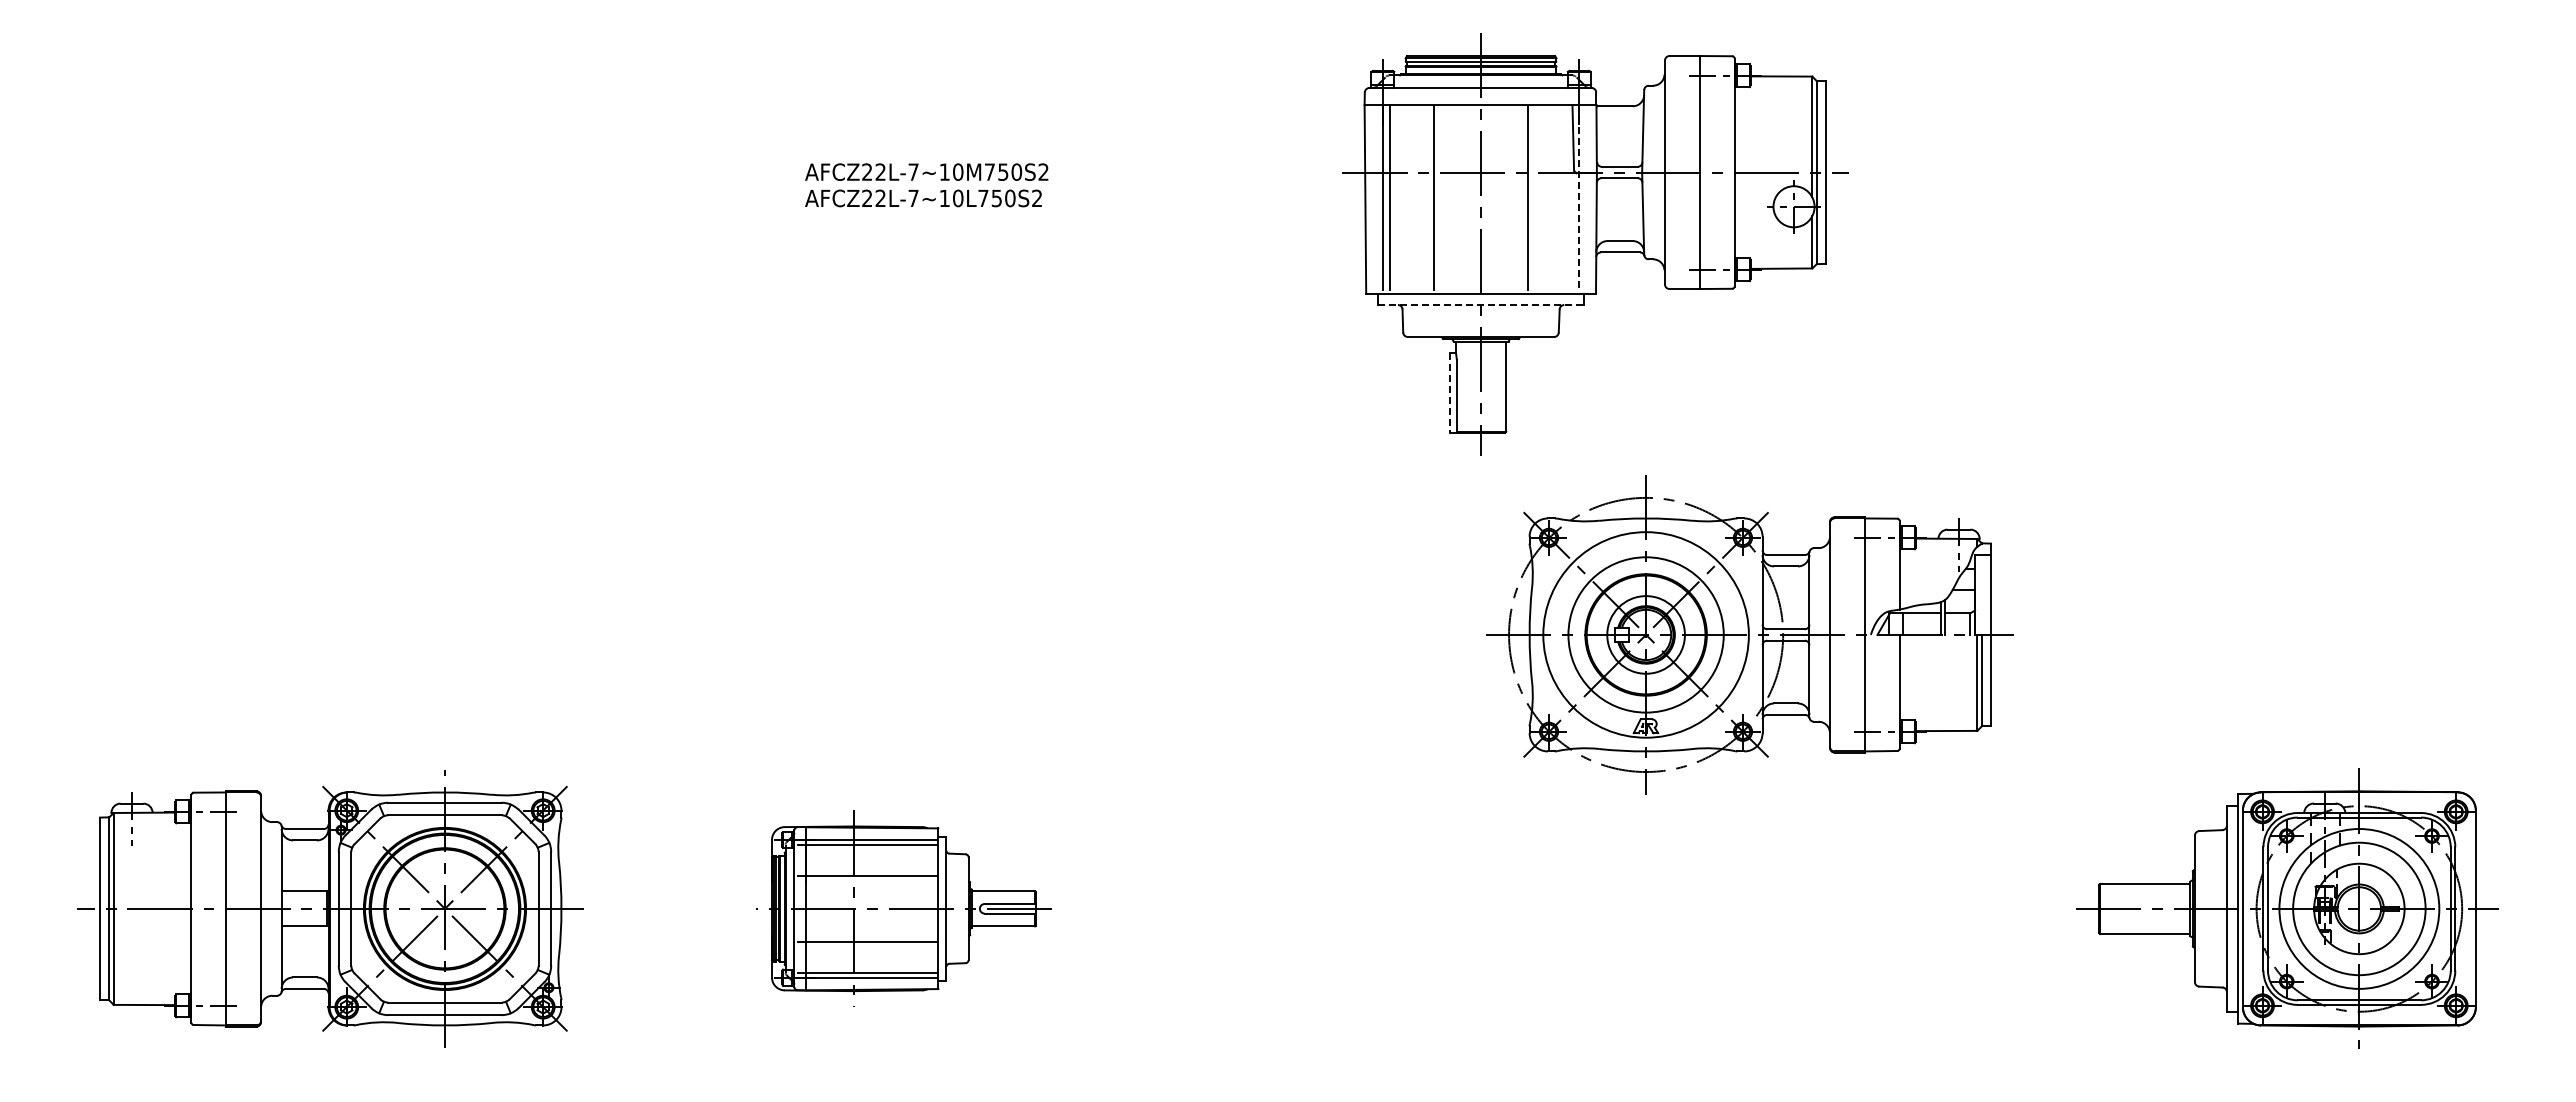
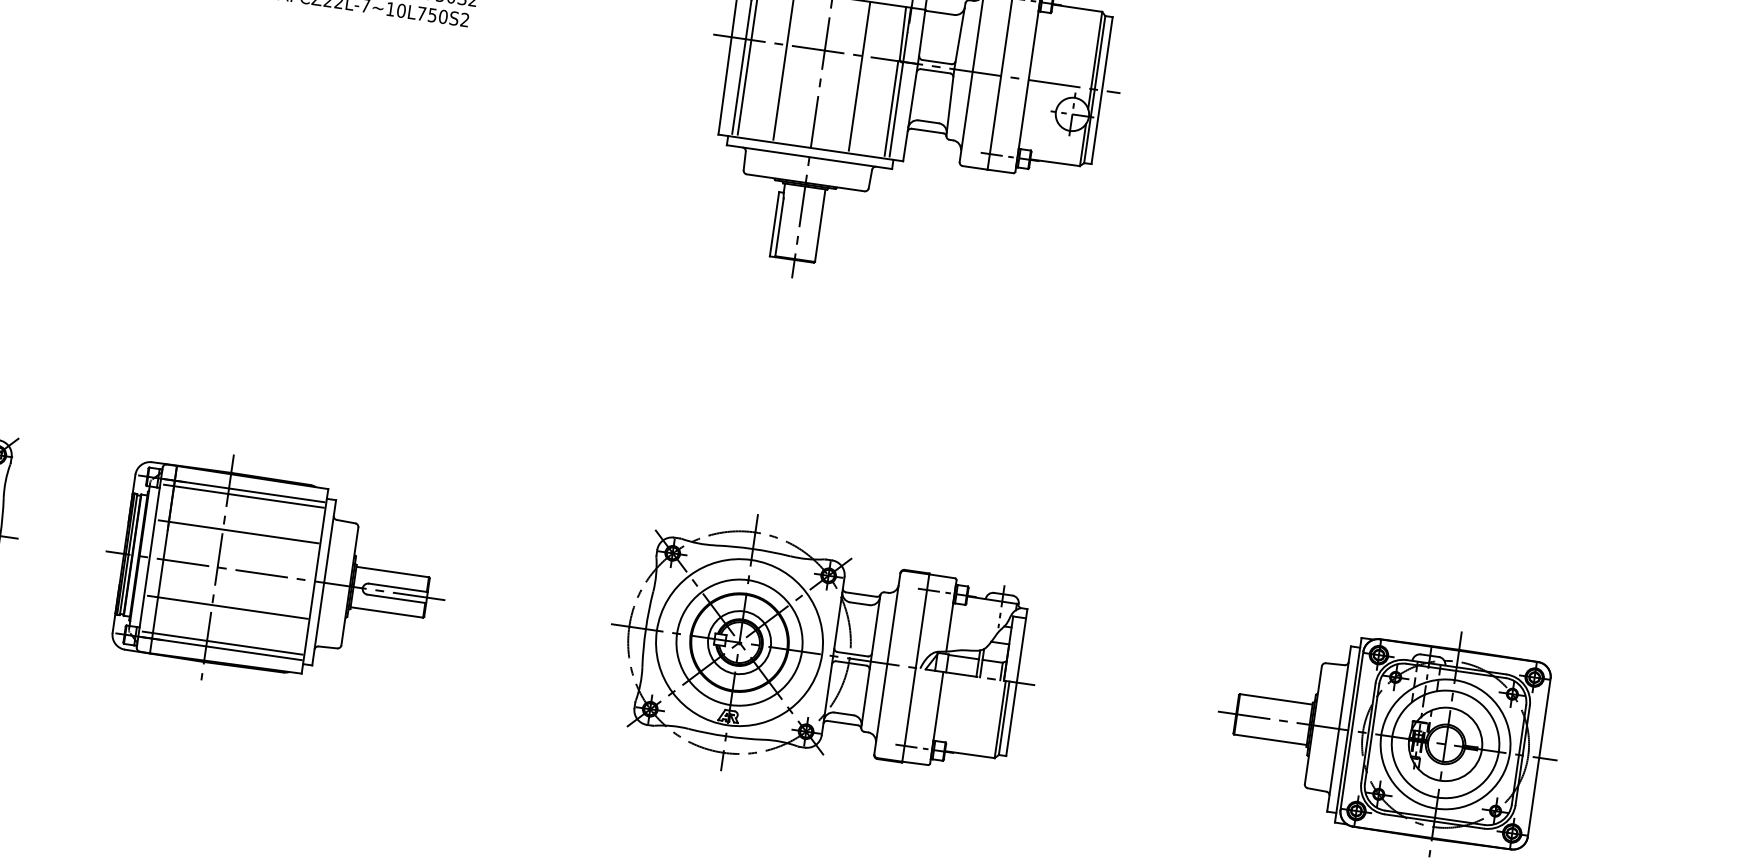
line: (1578, 197) -> (900, 81), dashed -> solid
line: (1572, 231) -> (891, 108), added
line: (1481, 305) -> (809, 157), dashed -> solid
line: (1450, 392) -> (774, 223), dashed -> solid
part: (1749, 634) -> (822, 654), moved
part: (903, 908) -> (275, 575), size x1.43

